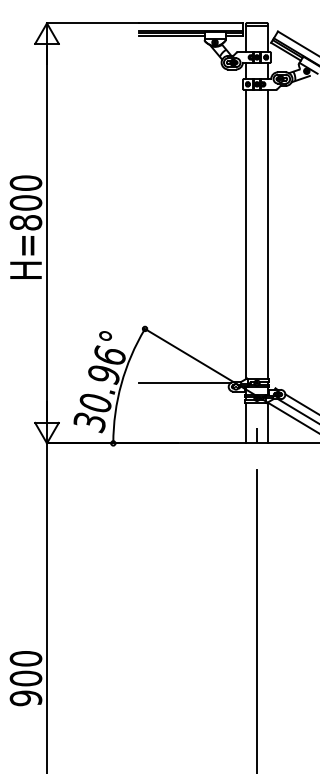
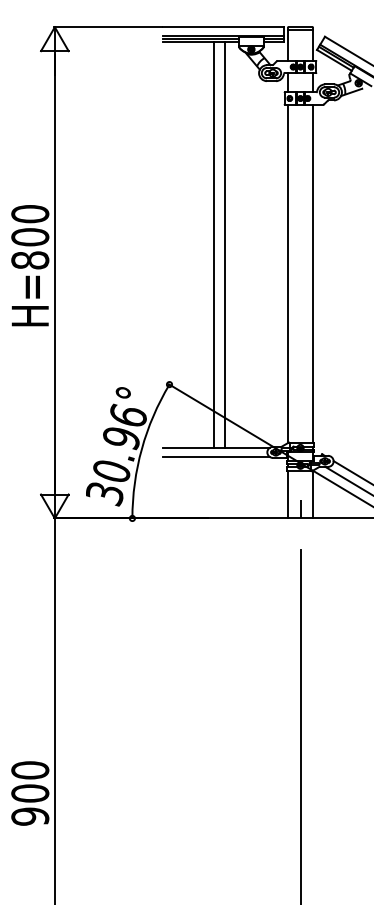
line: (183, 209) -> (214, 244), added
line: (192, 209) -> (224, 244), added
line: (185, 391) -> (216, 457), added

